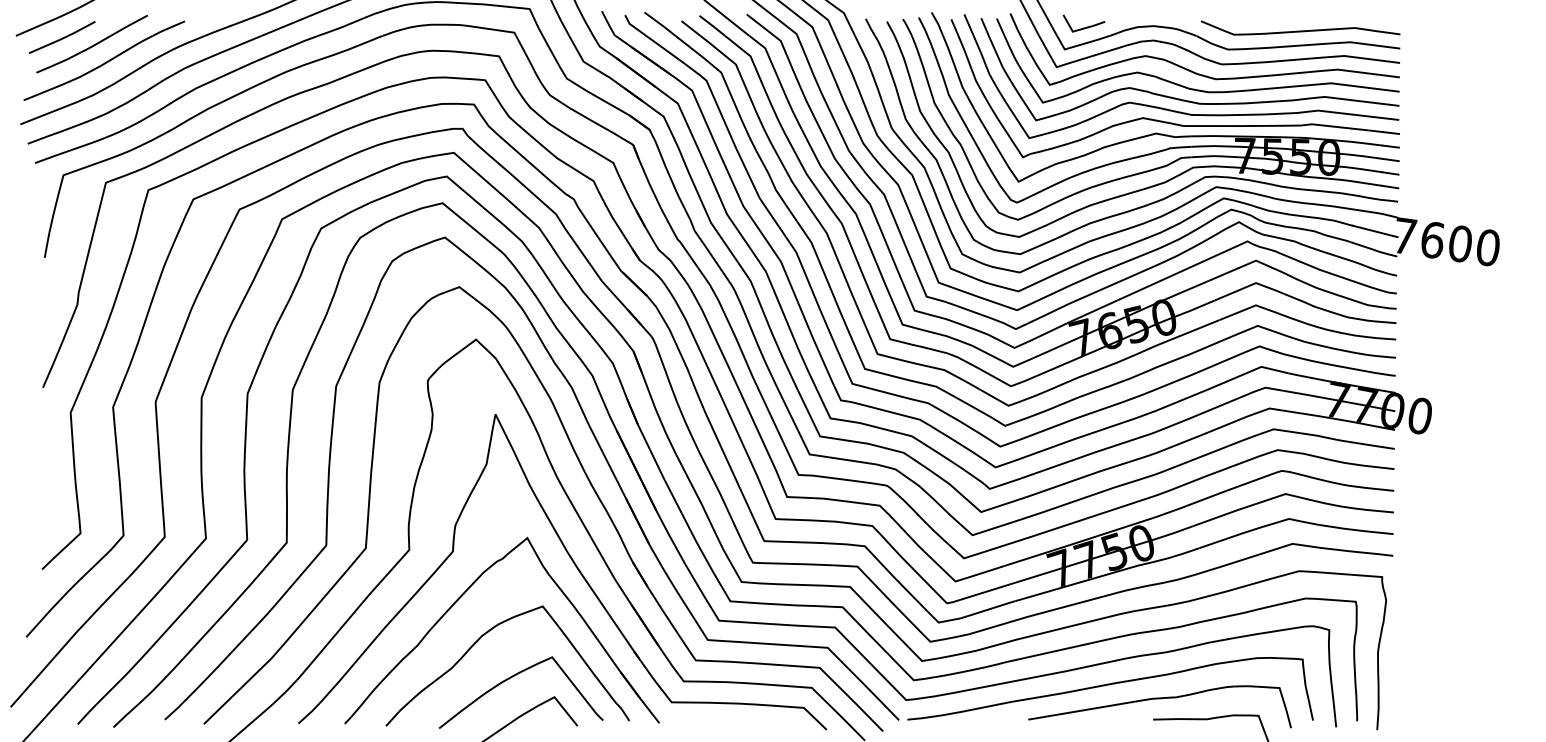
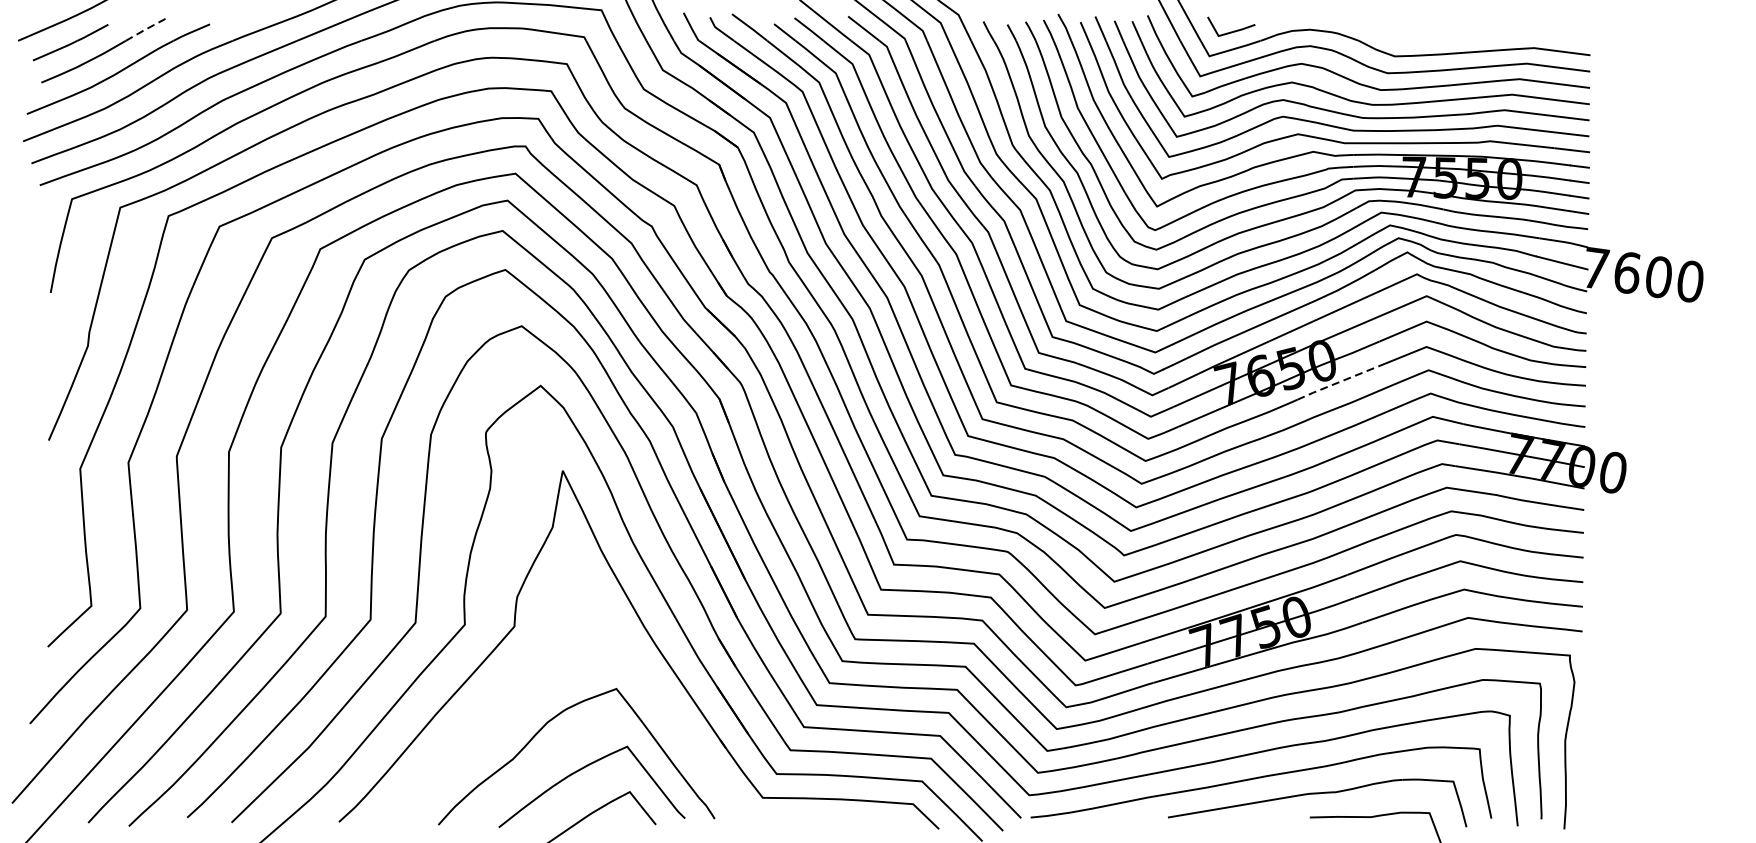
line: (128, 25) -> (145, 29), solid -> dashed
curve: (1300, 30) -> (1477, 34), removed
line: (1179, 336) -> (1339, 382), solid -> dashed
part: (465, 593) -> (528, 674), removed

